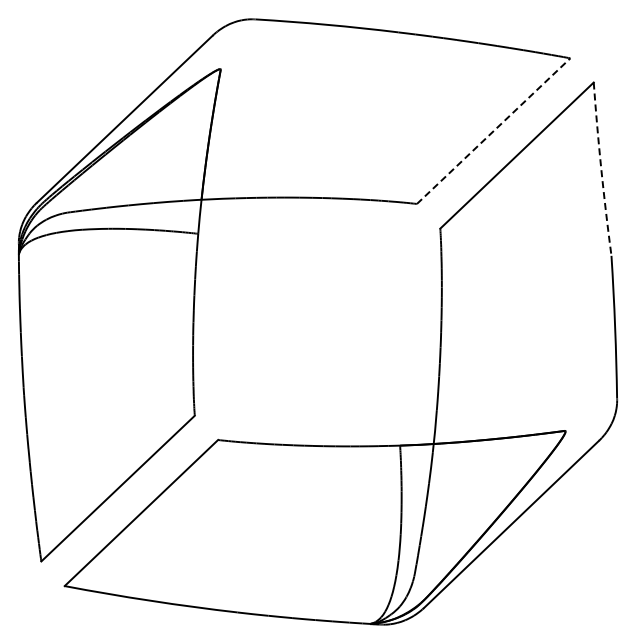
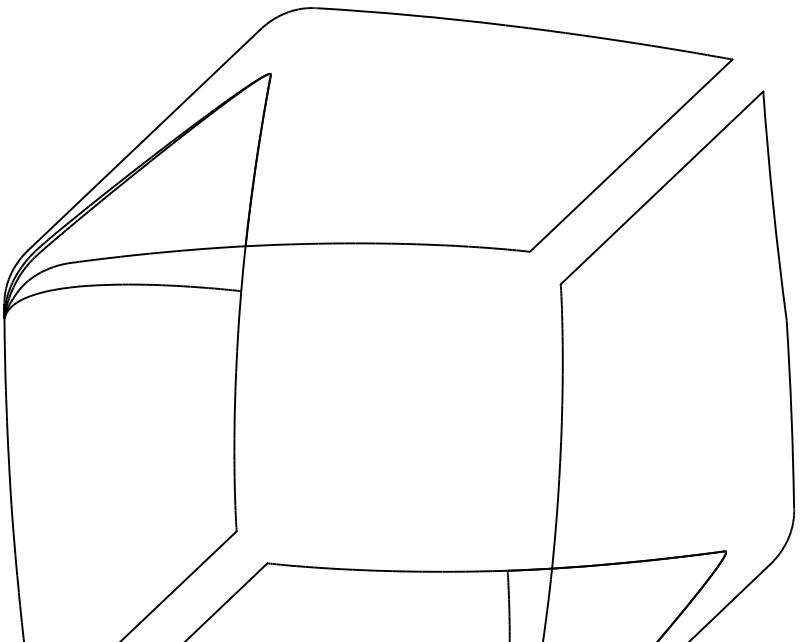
line: (493, 131) -> (630, 156), dashed -> solid
arc: (601, 169) -> (773, 206), dashed -> solid

